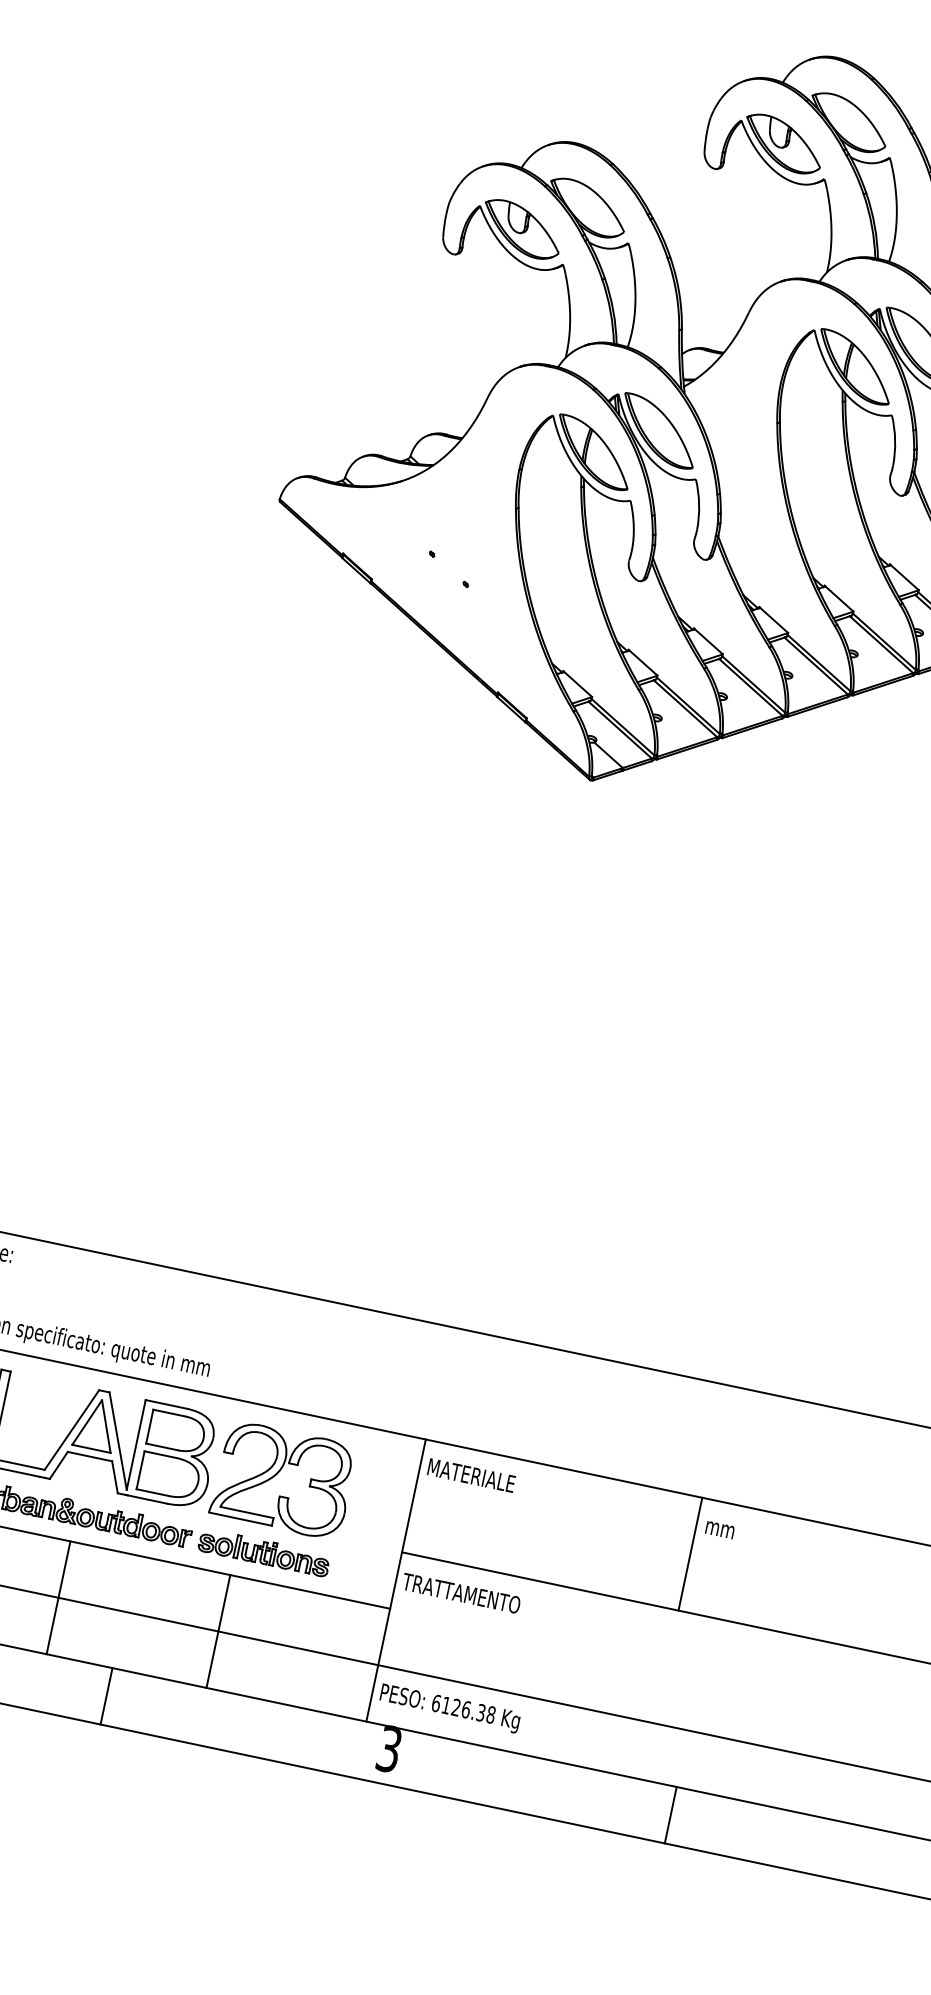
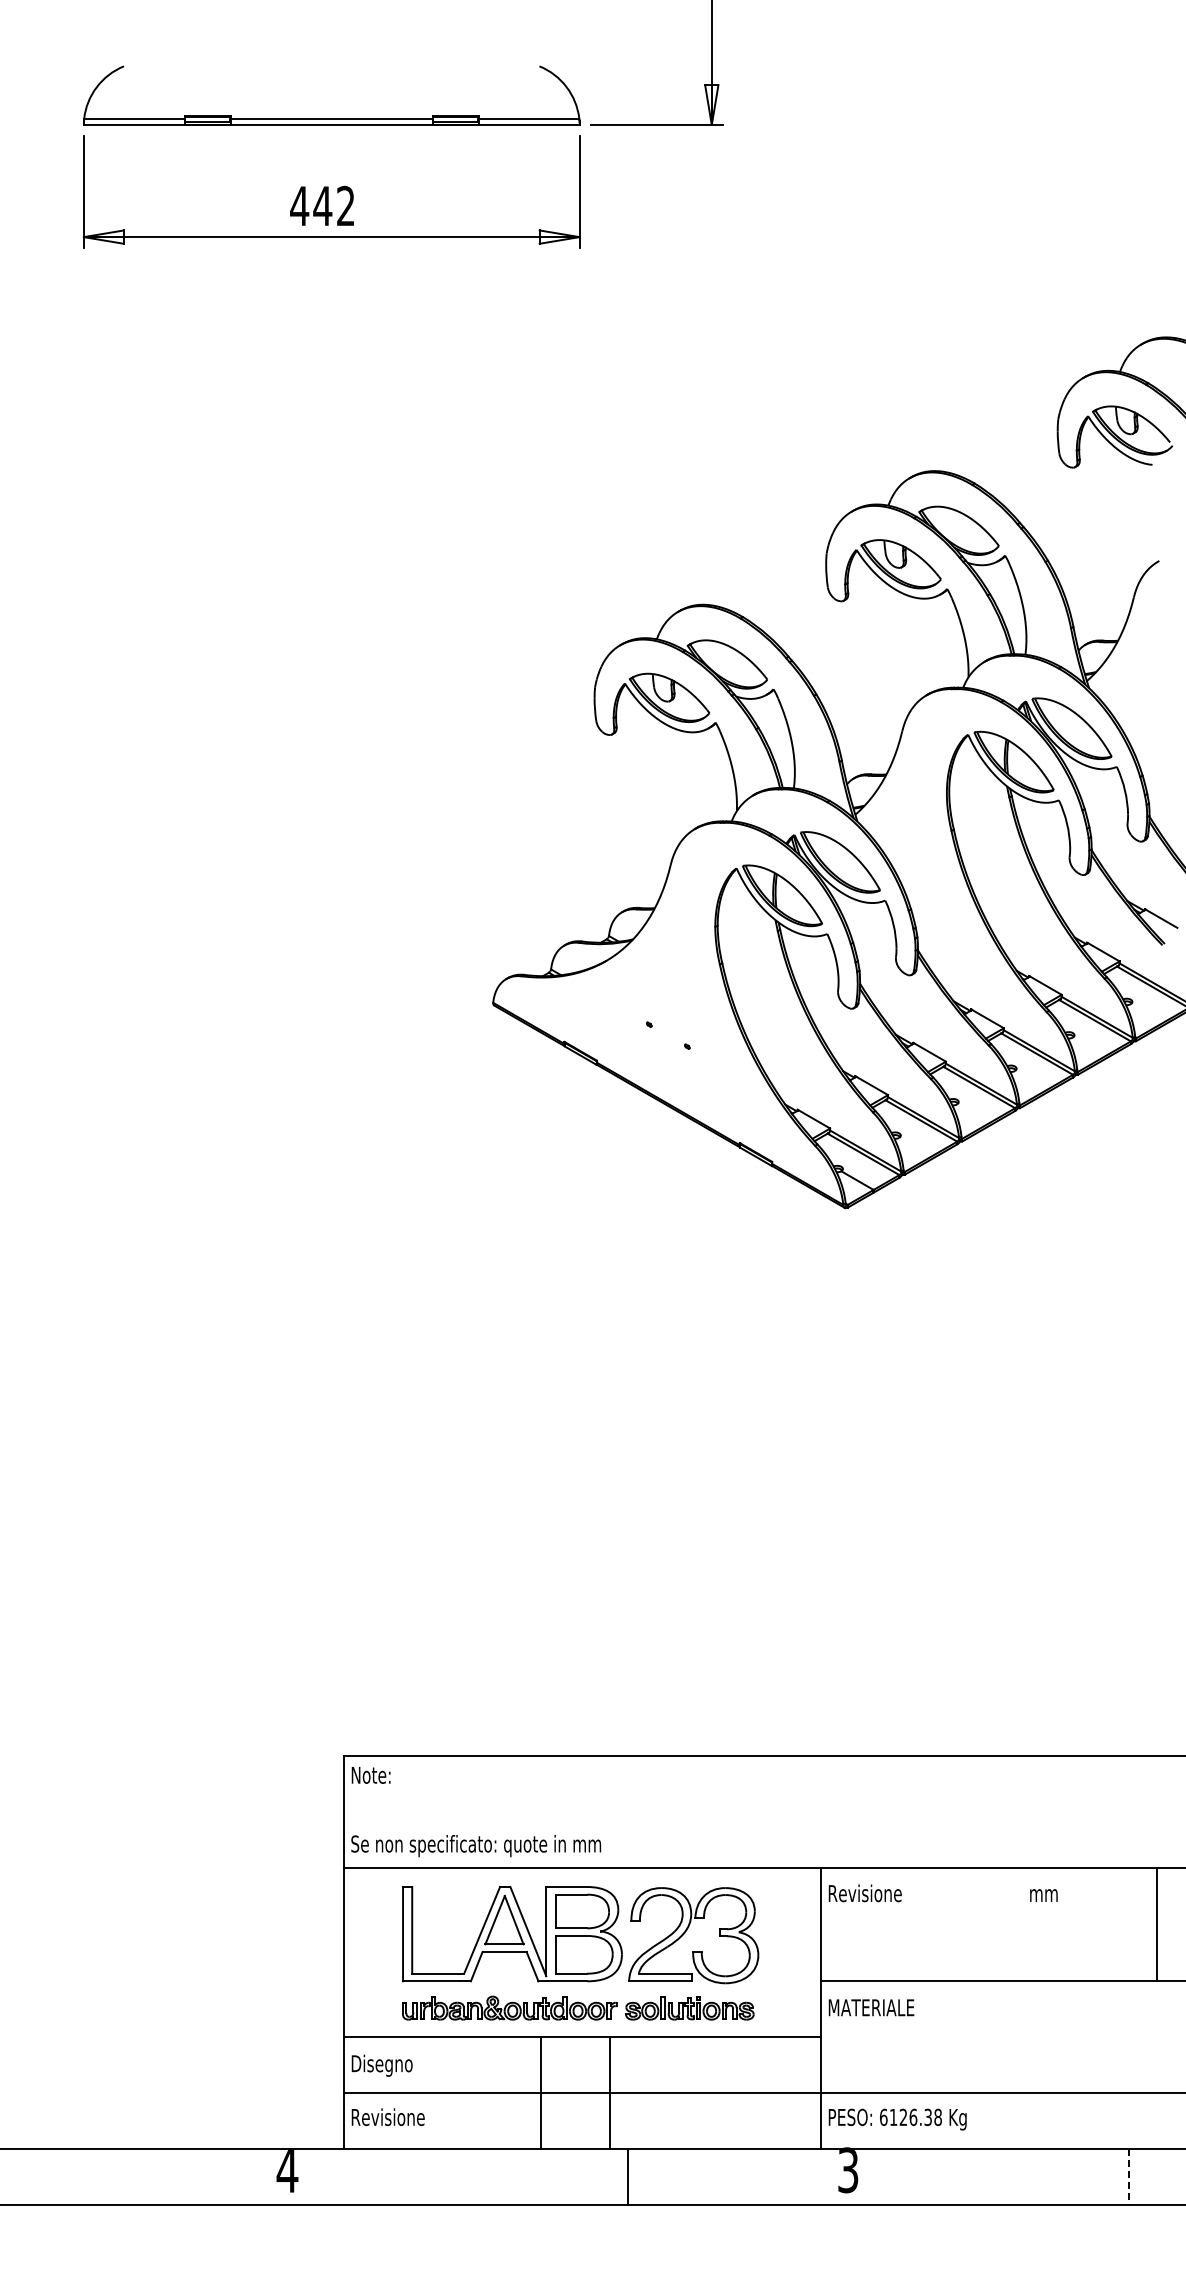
text: (472, 1475) -> (872, 1893), MATERIALE -> Revisione
text: (719, 1529) -> (1043, 1895), moved
line: (690, 1554) -> (1156, 1924), moved
text: (461, 1593) -> (885, 2007), TRATTAMENTO -> MATERIALE
line: (59, 1597) -> (541, 2092), moved
line: (218, 1631) -> (609, 2092), moved
line: (106, 1696) -> (628, 2176), moved
line: (670, 1816) -> (1129, 2177), solid -> dashed

